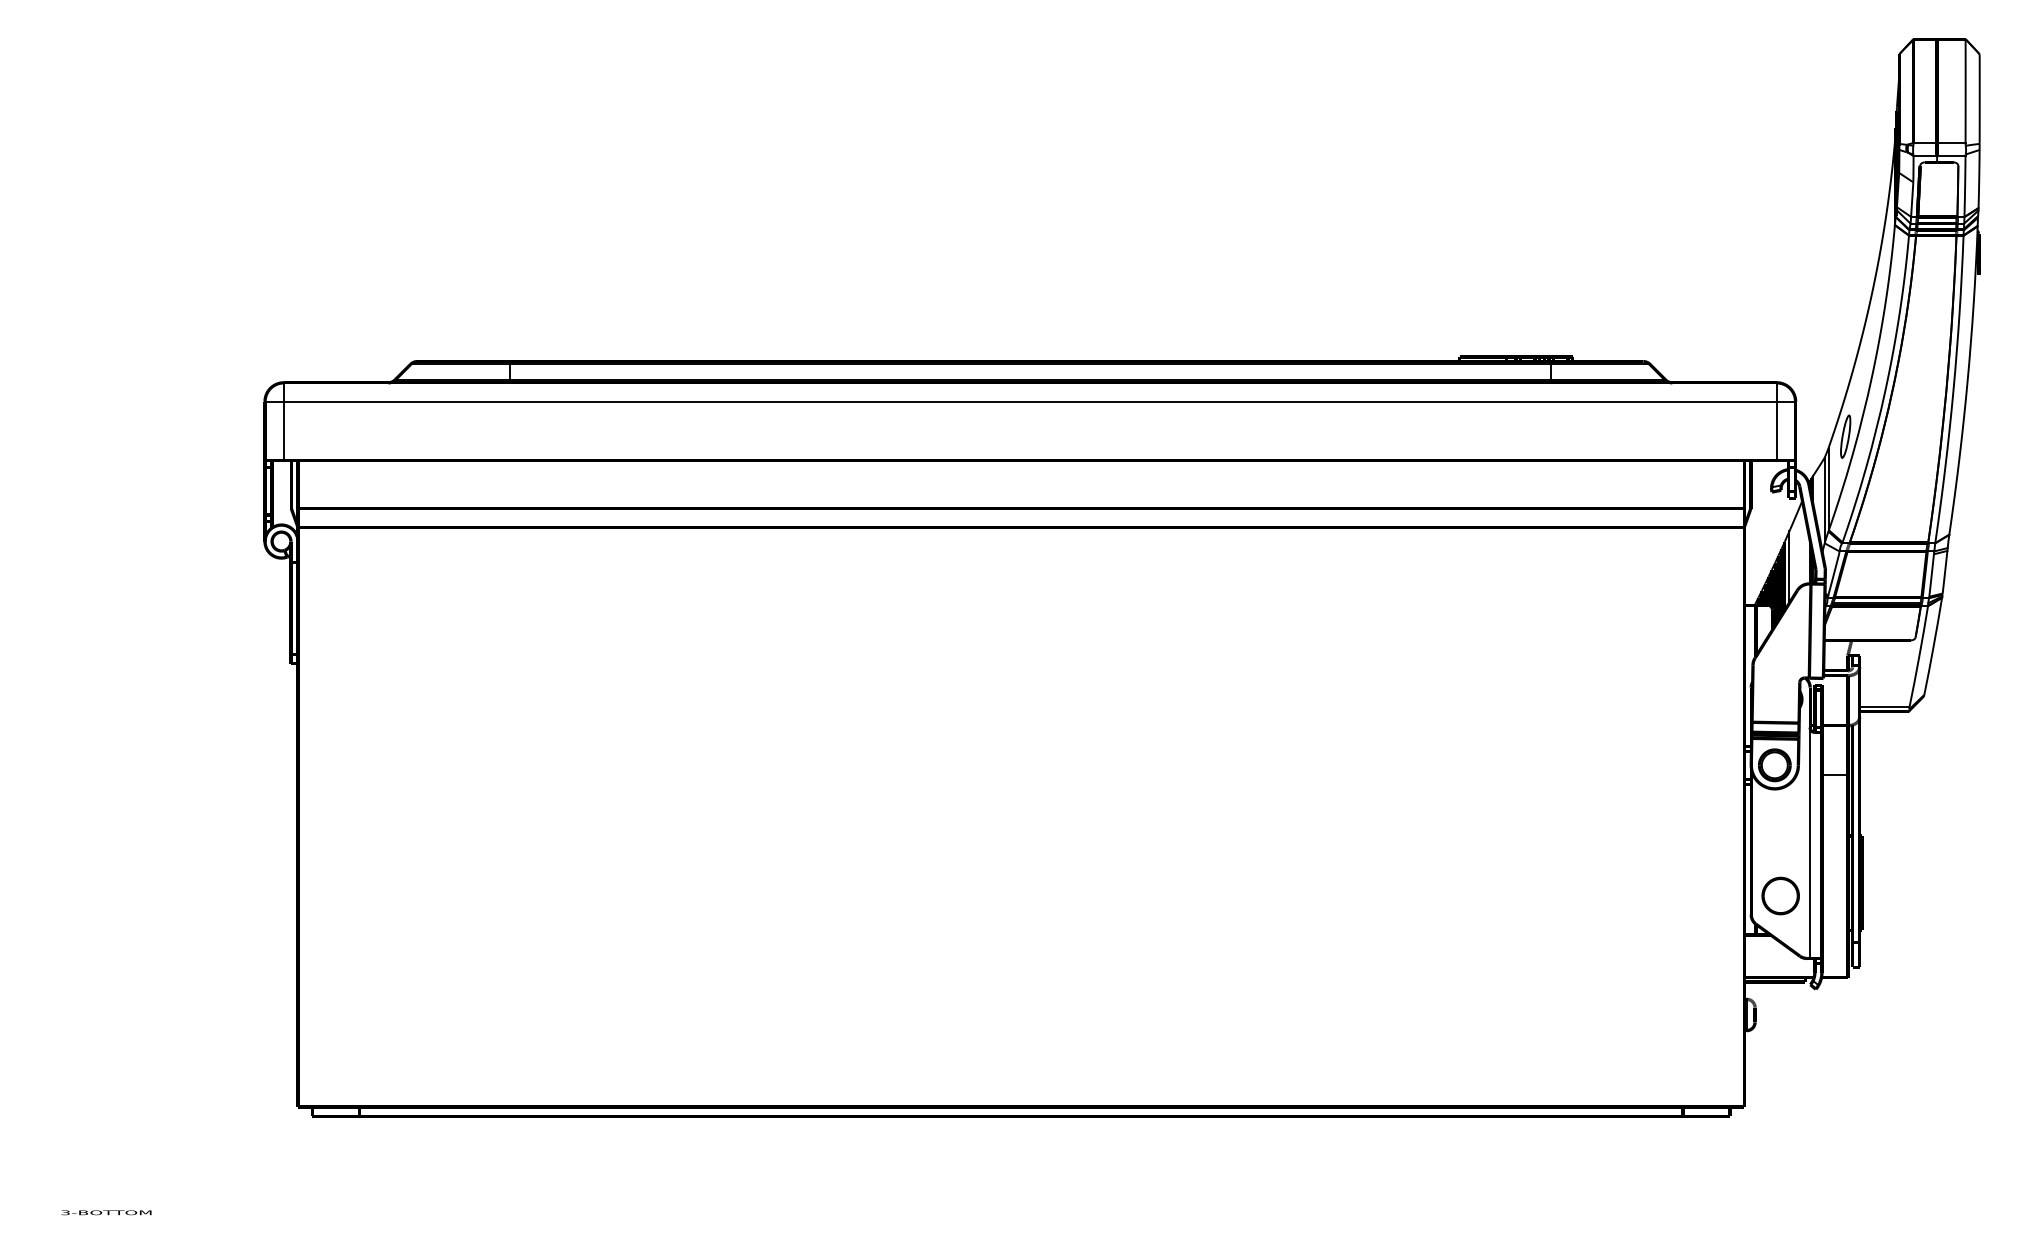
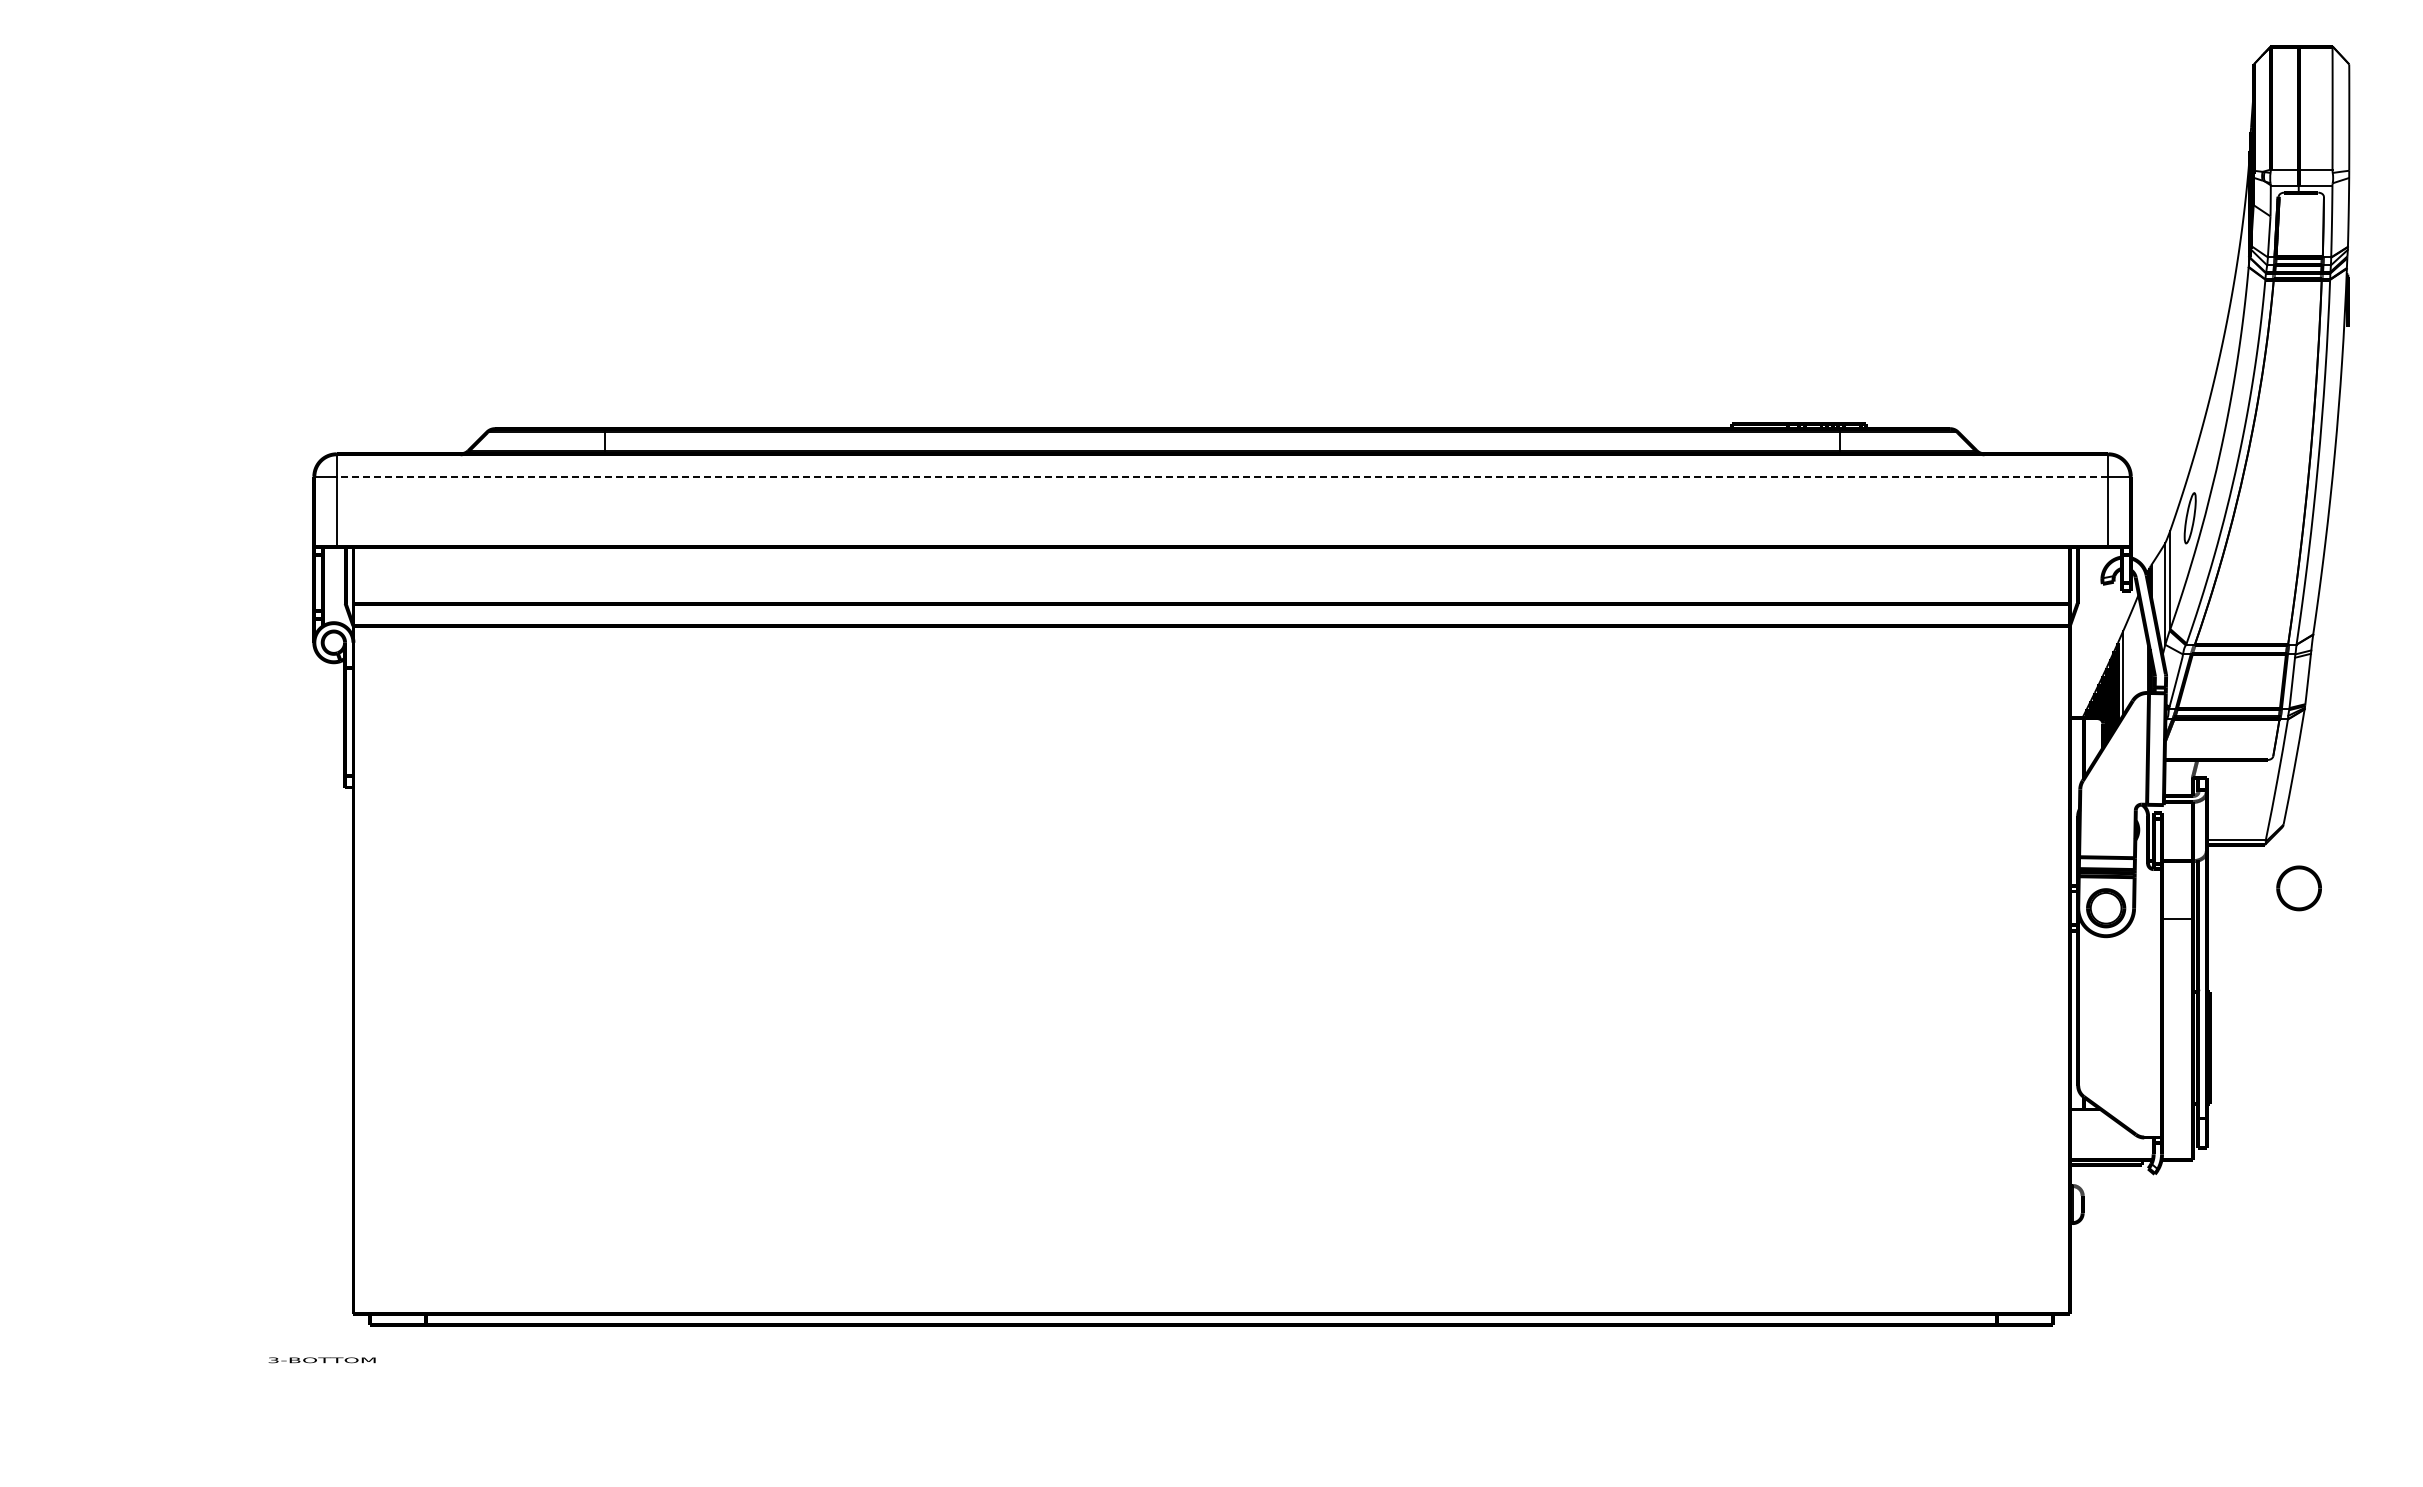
line: (1030, 401) -> (1222, 476), solid -> dashed
line: (1810, 843) -> (2148, 1000), removed
part: (1780, 896) -> (2298, 888), moved
text: (105, 1212) -> (321, 1360), moved

